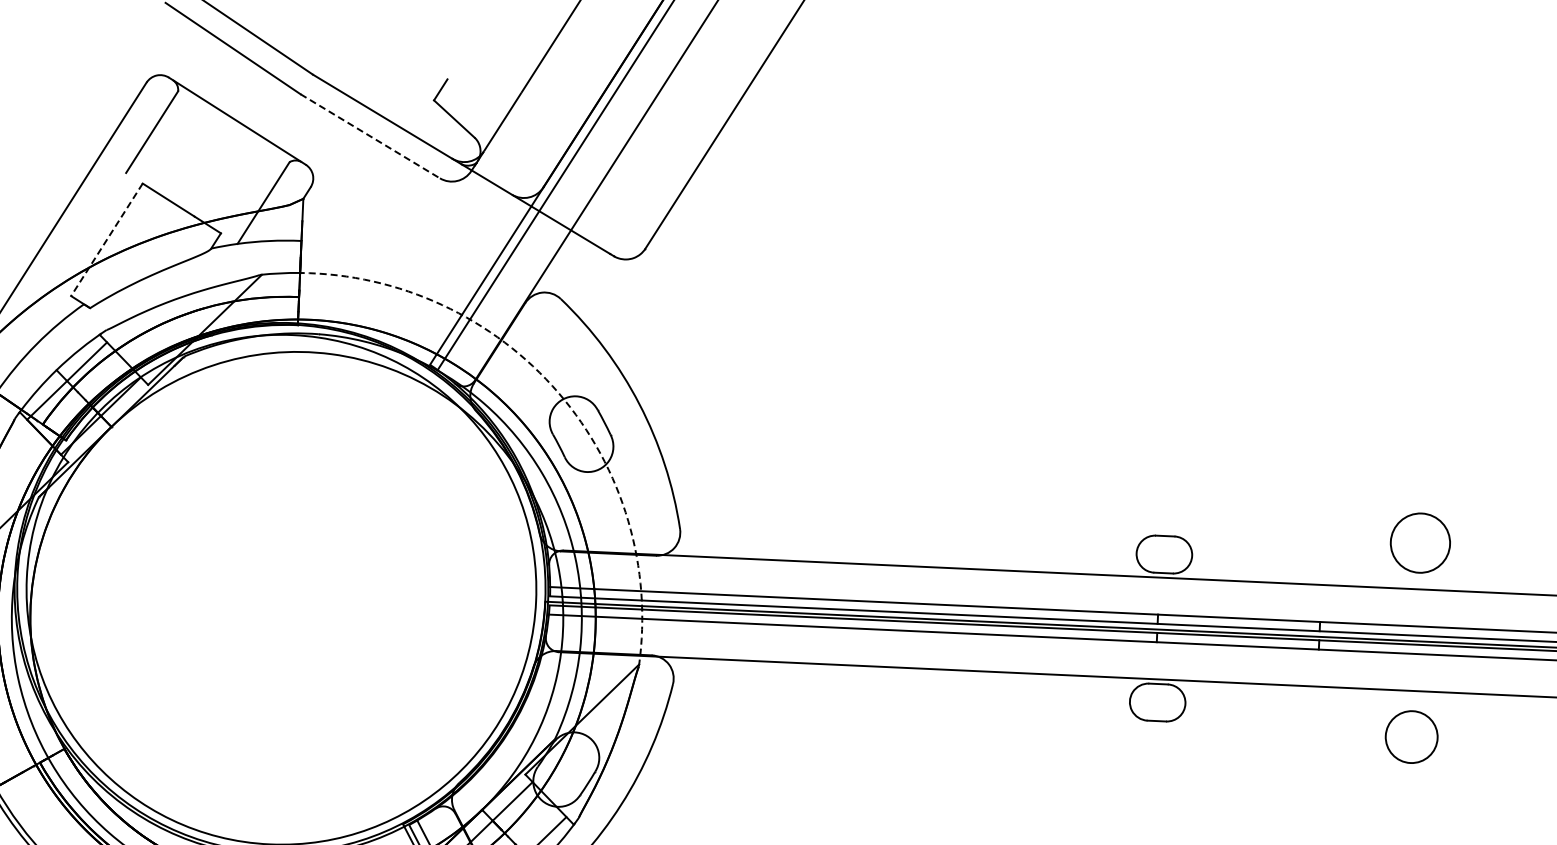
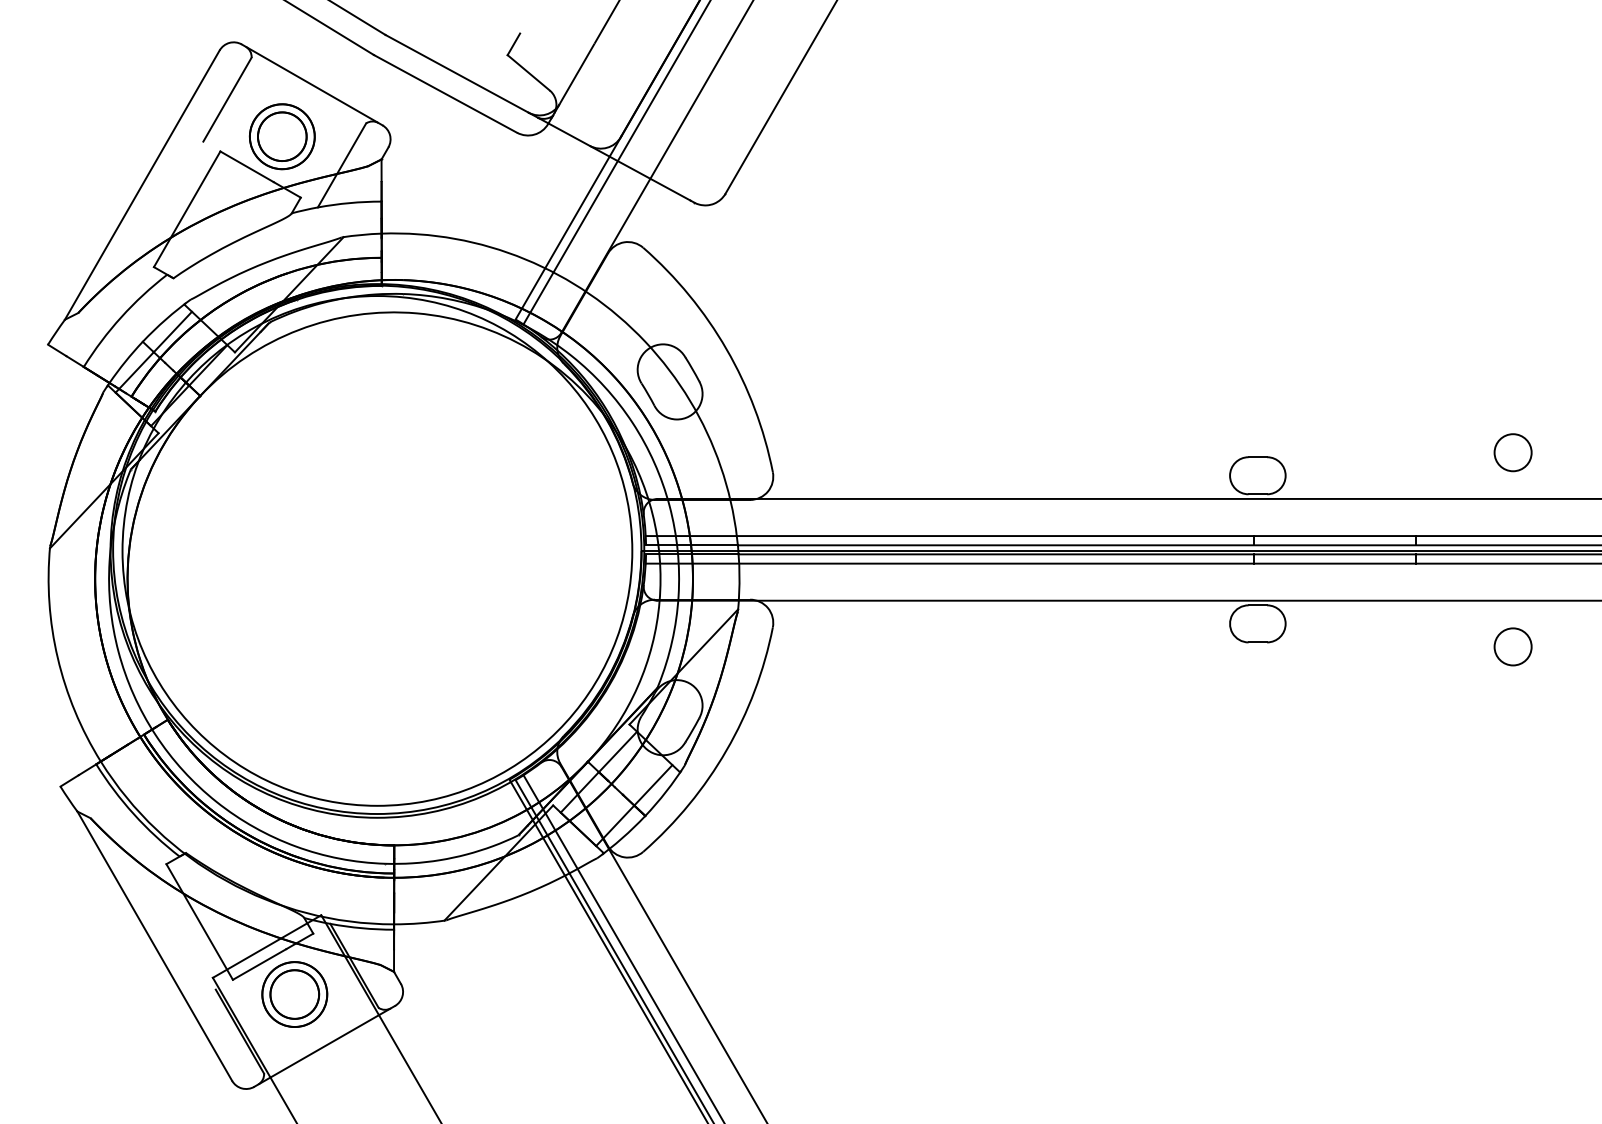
line: (370, 136) -> (445, 94), dashed -> solid
part: (204, 171) -> (281, 136), added
line: (107, 240) -> (187, 209), dashed -> solid
arc: (558, 392) -> (645, 341), dashed -> solid
circle: (1419, 542) -> (1512, 452), size x0.62
circle: (1411, 736) -> (1512, 646), size x0.71

